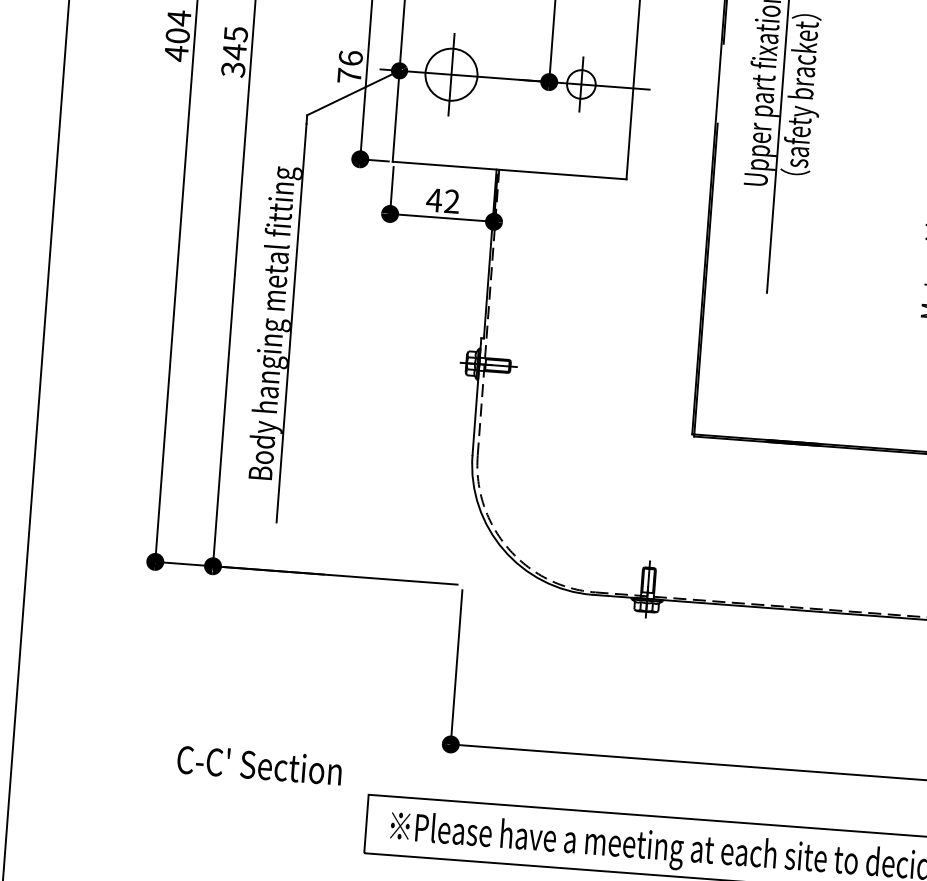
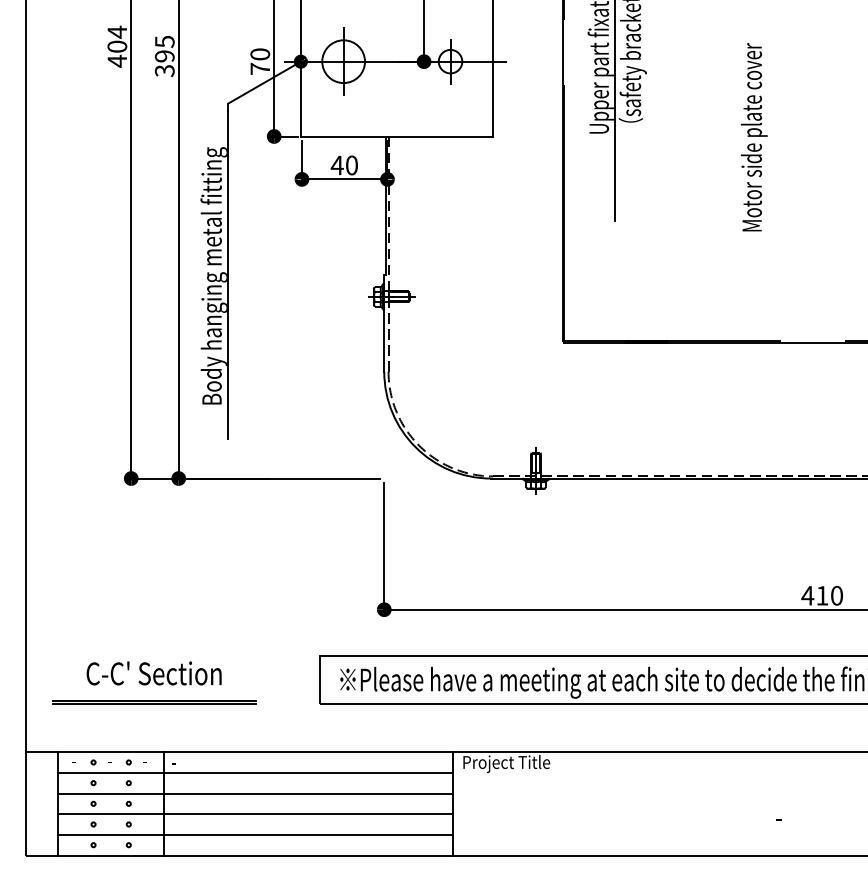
text: (234, 52) -> (164, 56), 345 -> 395
text: (351, 58) -> (260, 54), 76 -> 70
text: (451, 201) -> (351, 165), 42 -> 40
text: (258, 765) -> (153, 673), moved
line: (163, 834) -> (154, 701), added

